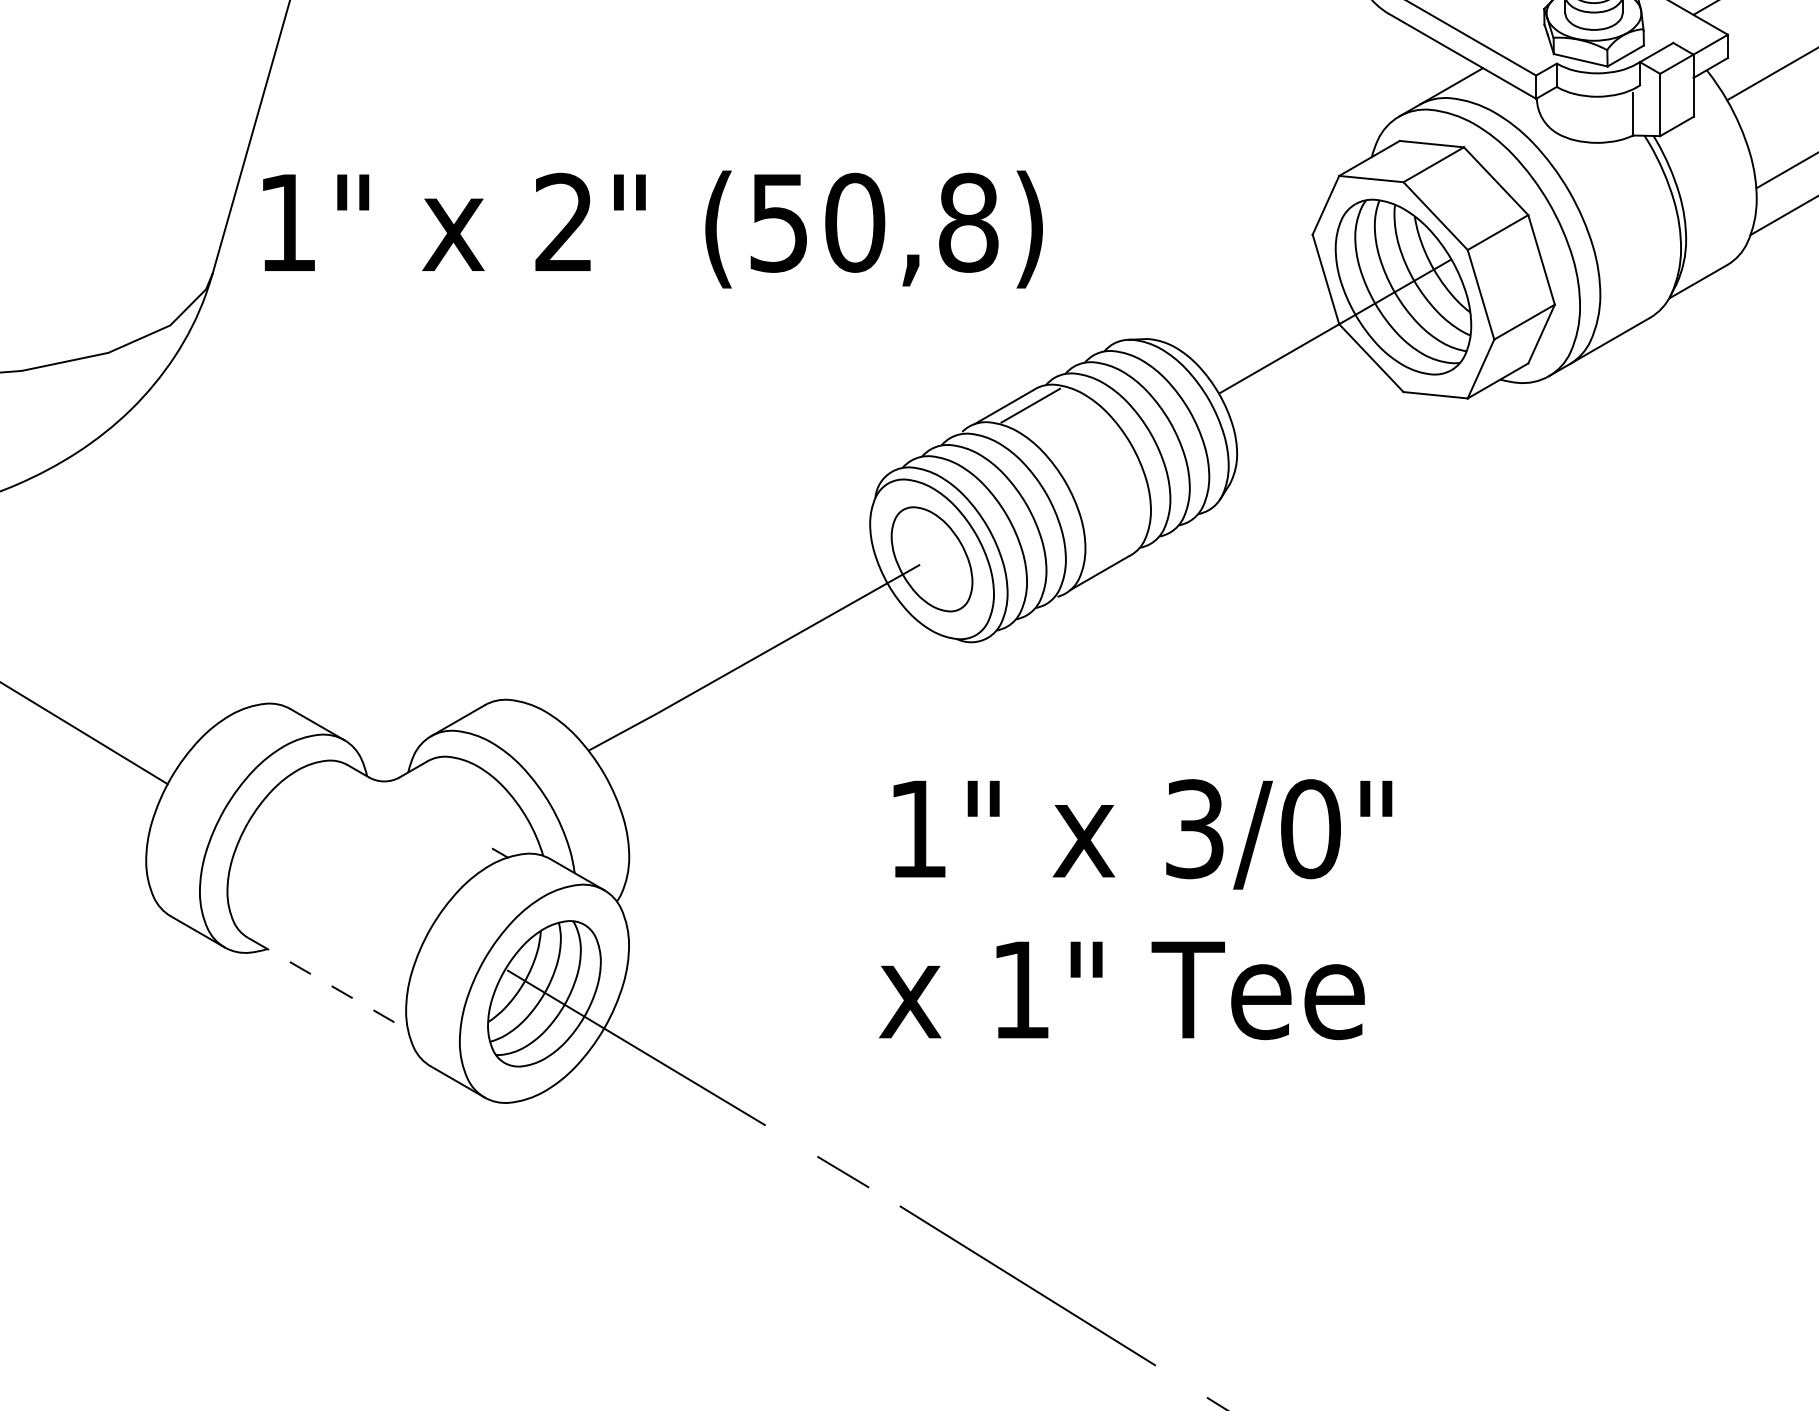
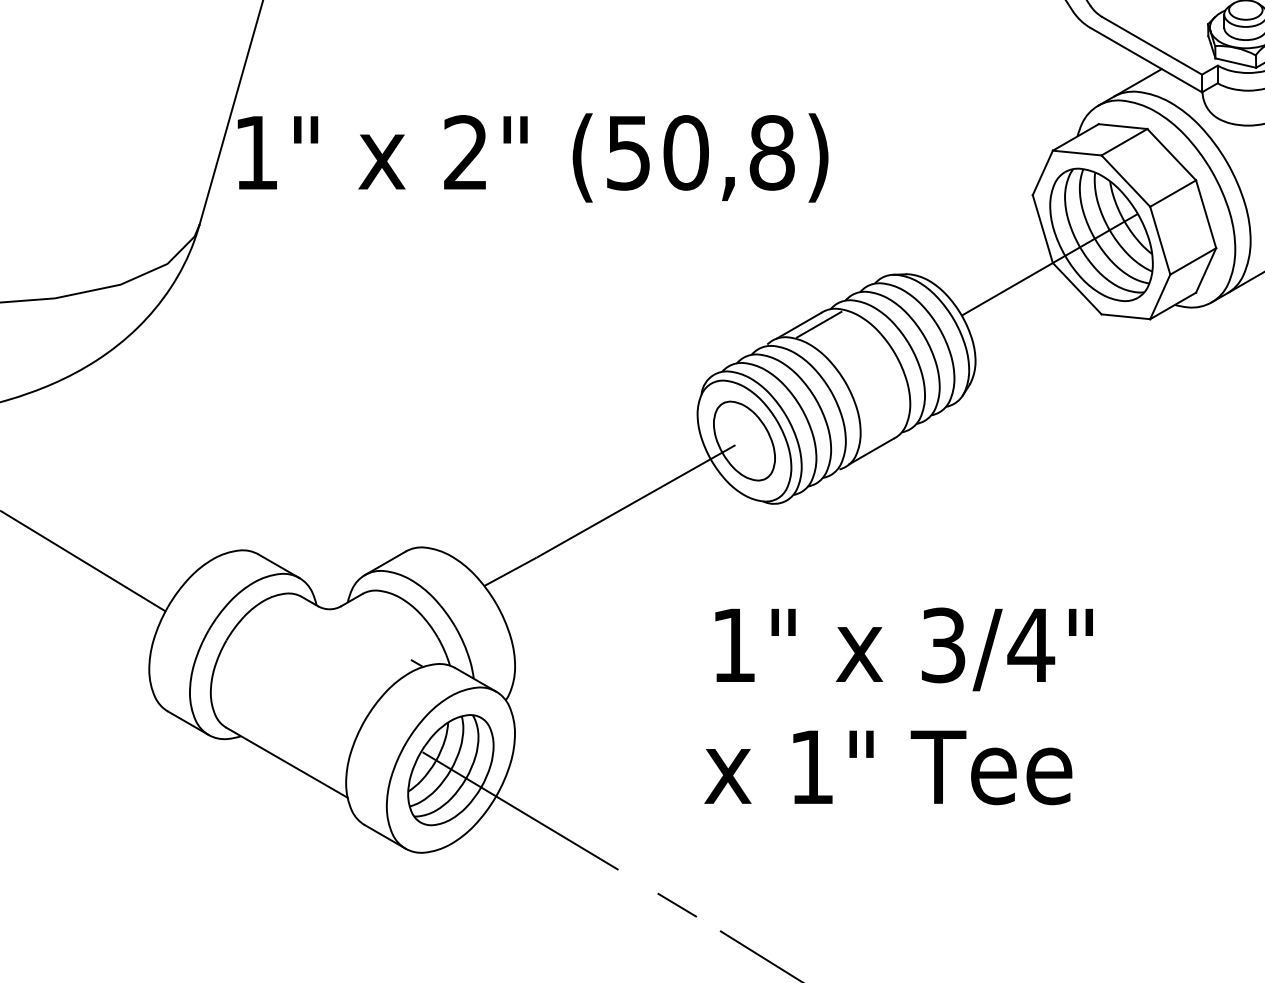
text: (652, 229) -> (532, 157), moved
text: (1310, 829) -> (1031, 645), 3/0" -> 3/4"
line: (328, 984) -> (287, 763), dashed -> solid

